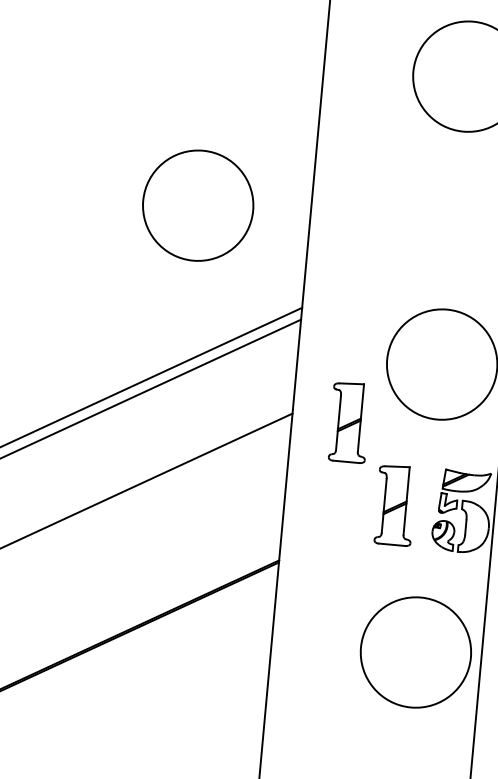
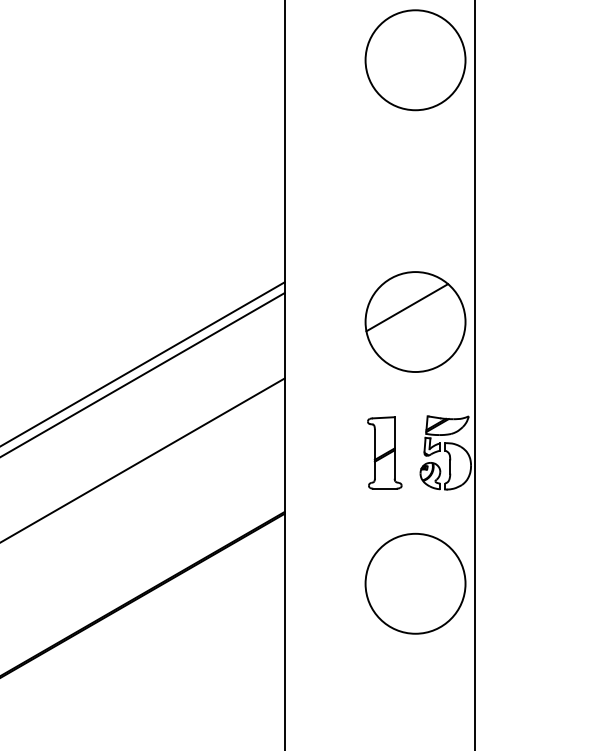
circle: (198, 205) -> (182, 198), removed
line: (434, 347) -> (407, 307), added
part: (349, 422) -> (336, 381), removed

